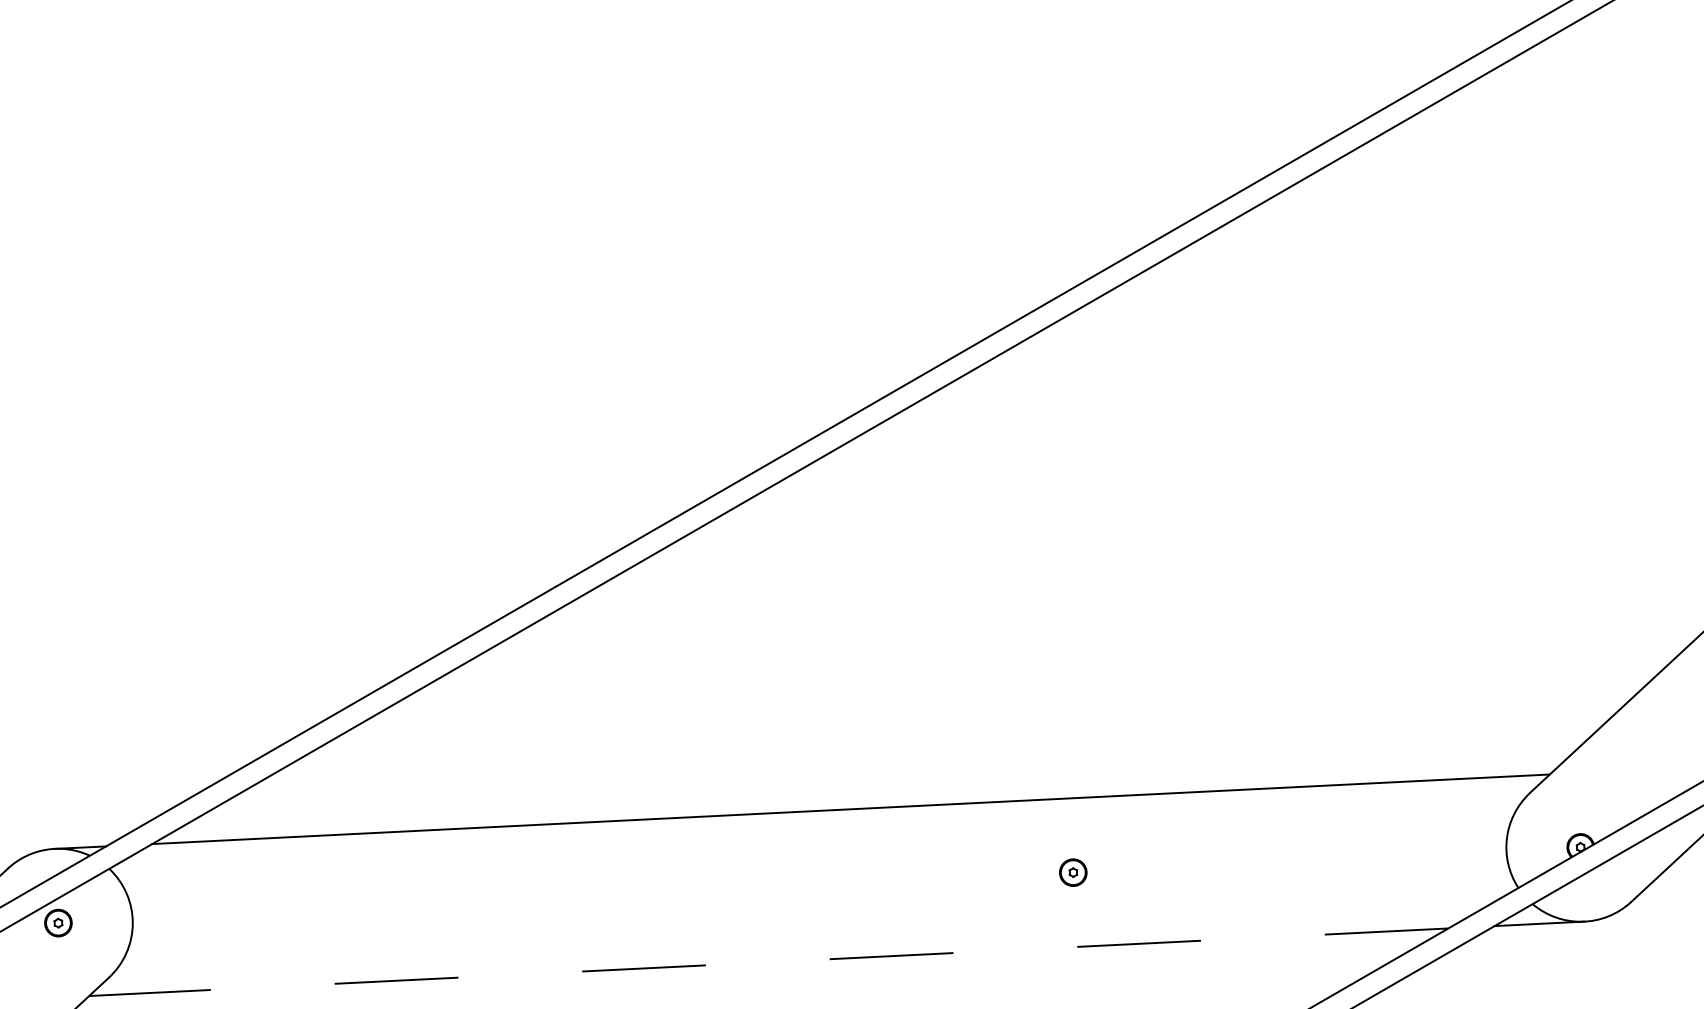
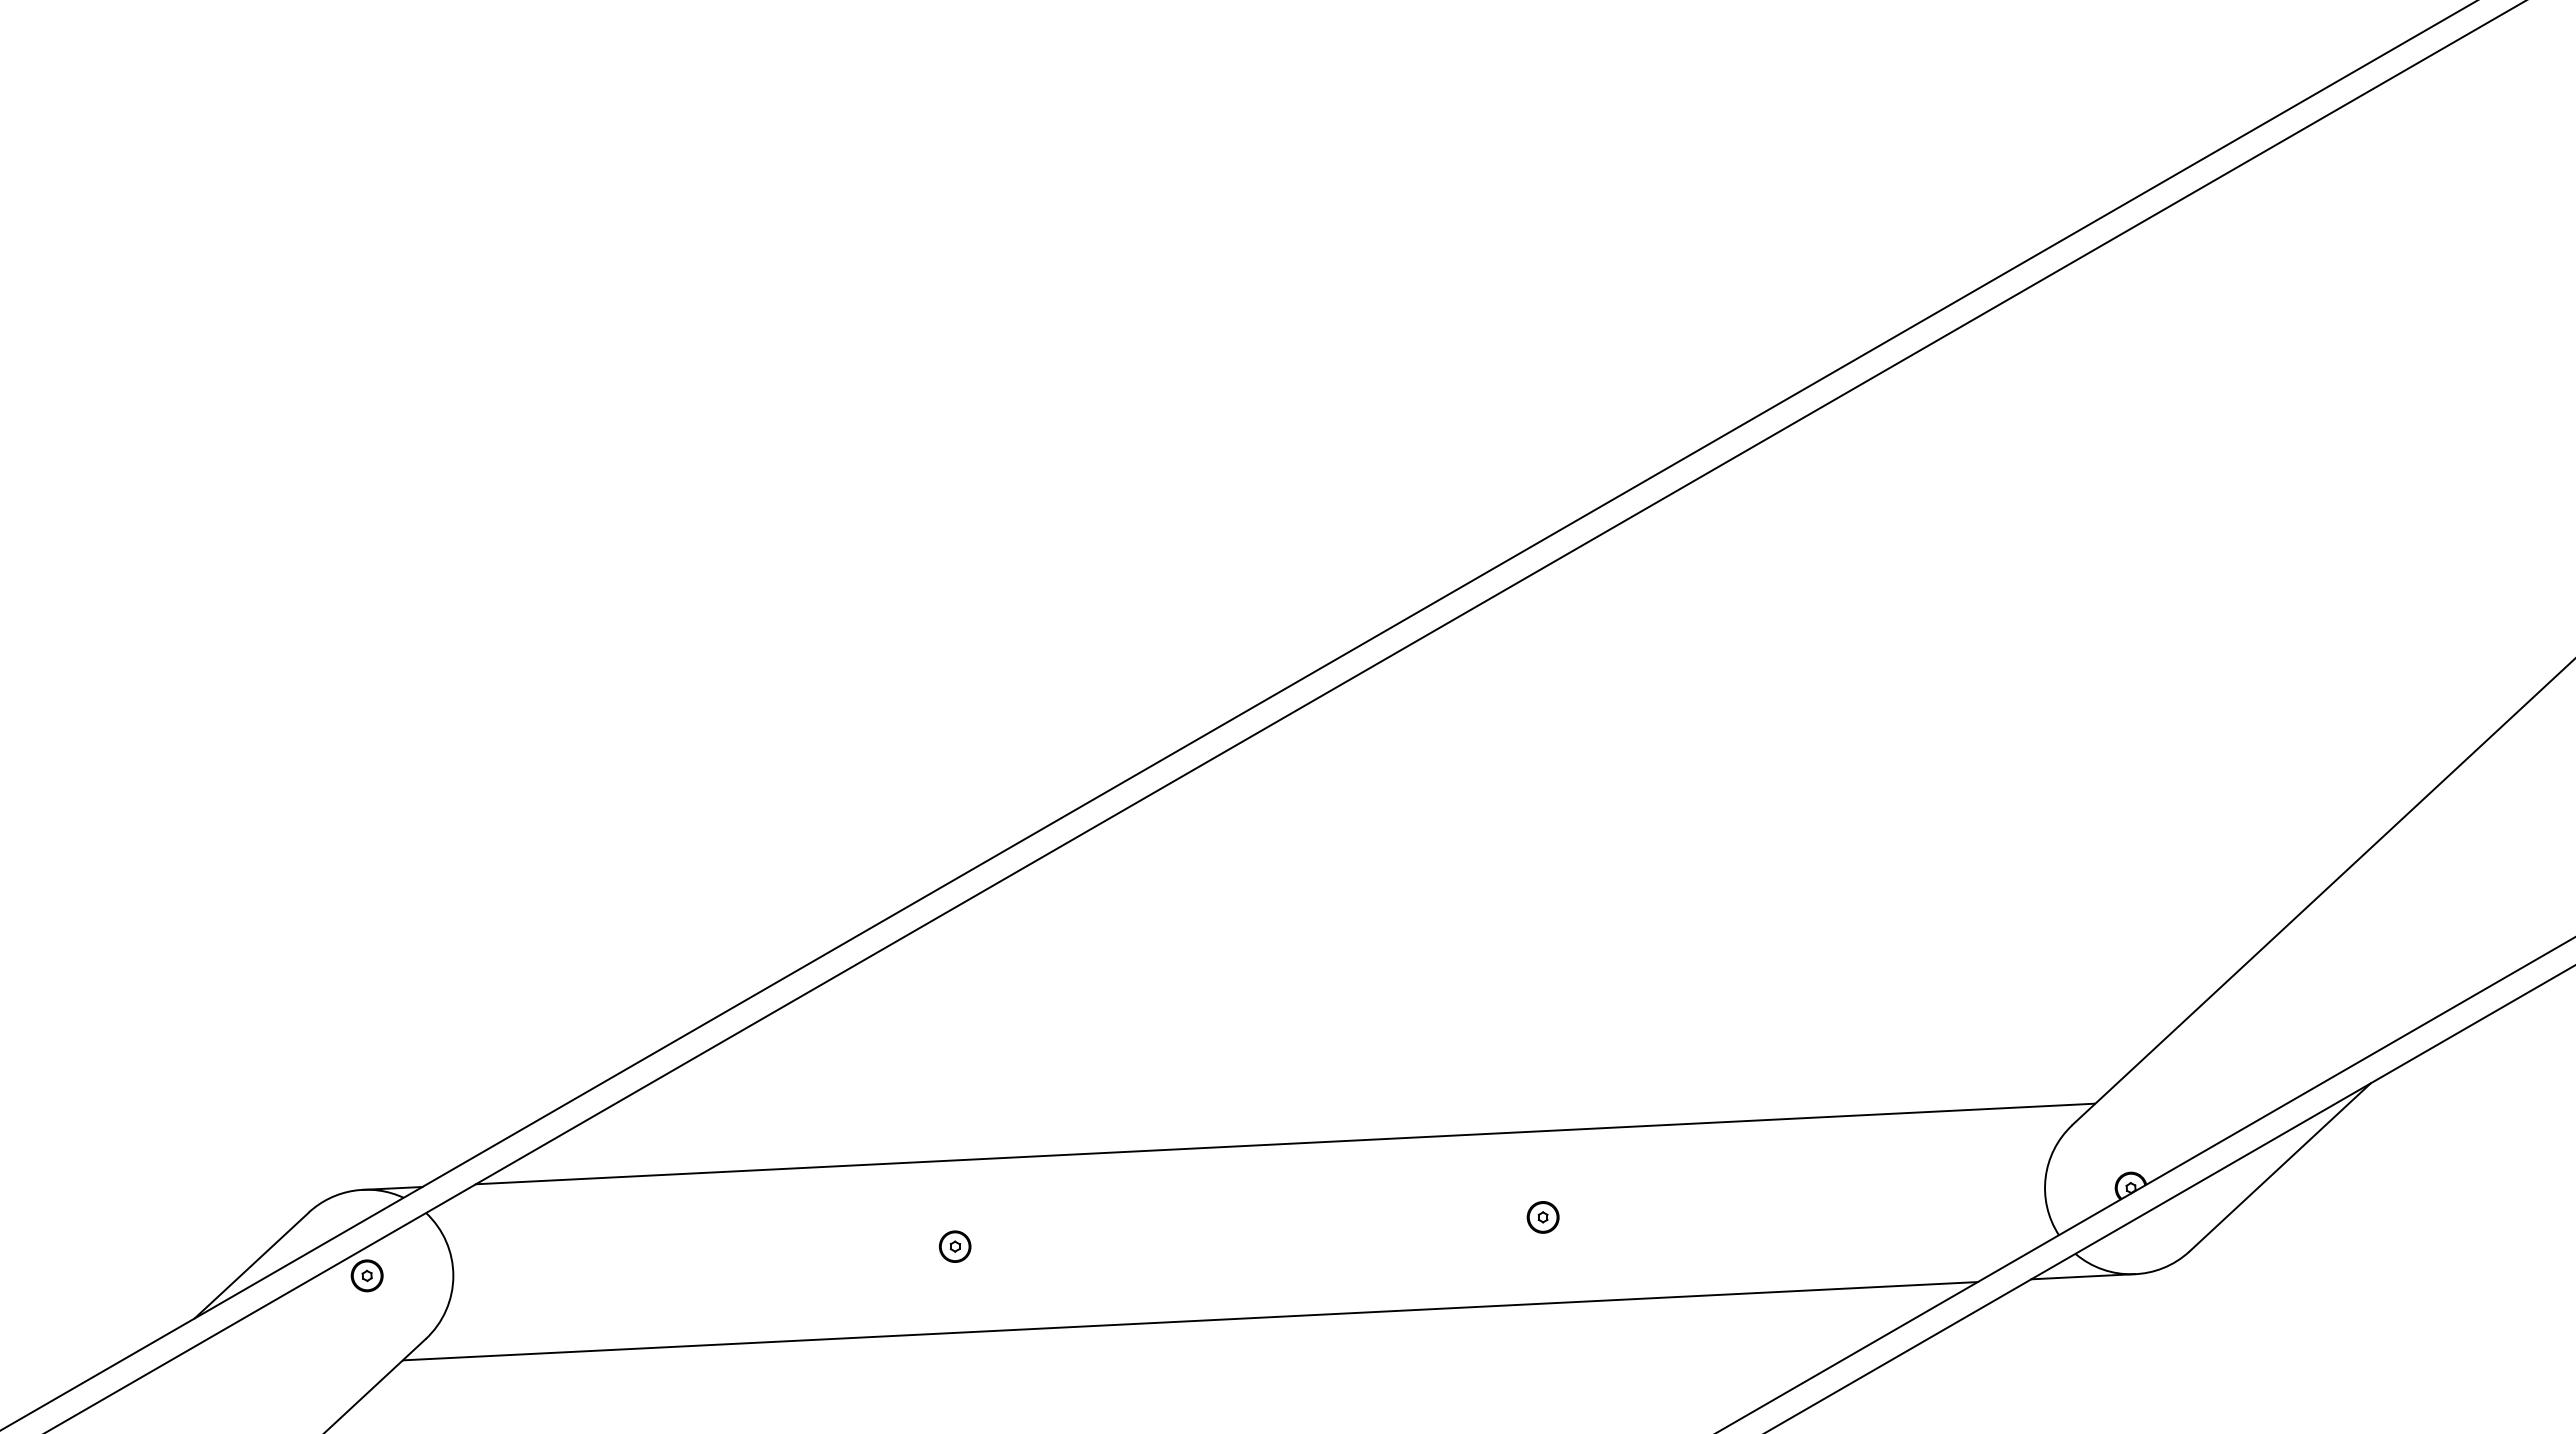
part: (566, 897) -> (955, 1246), added
line: (768, 962) -> (1190, 1321), dashed -> solid

